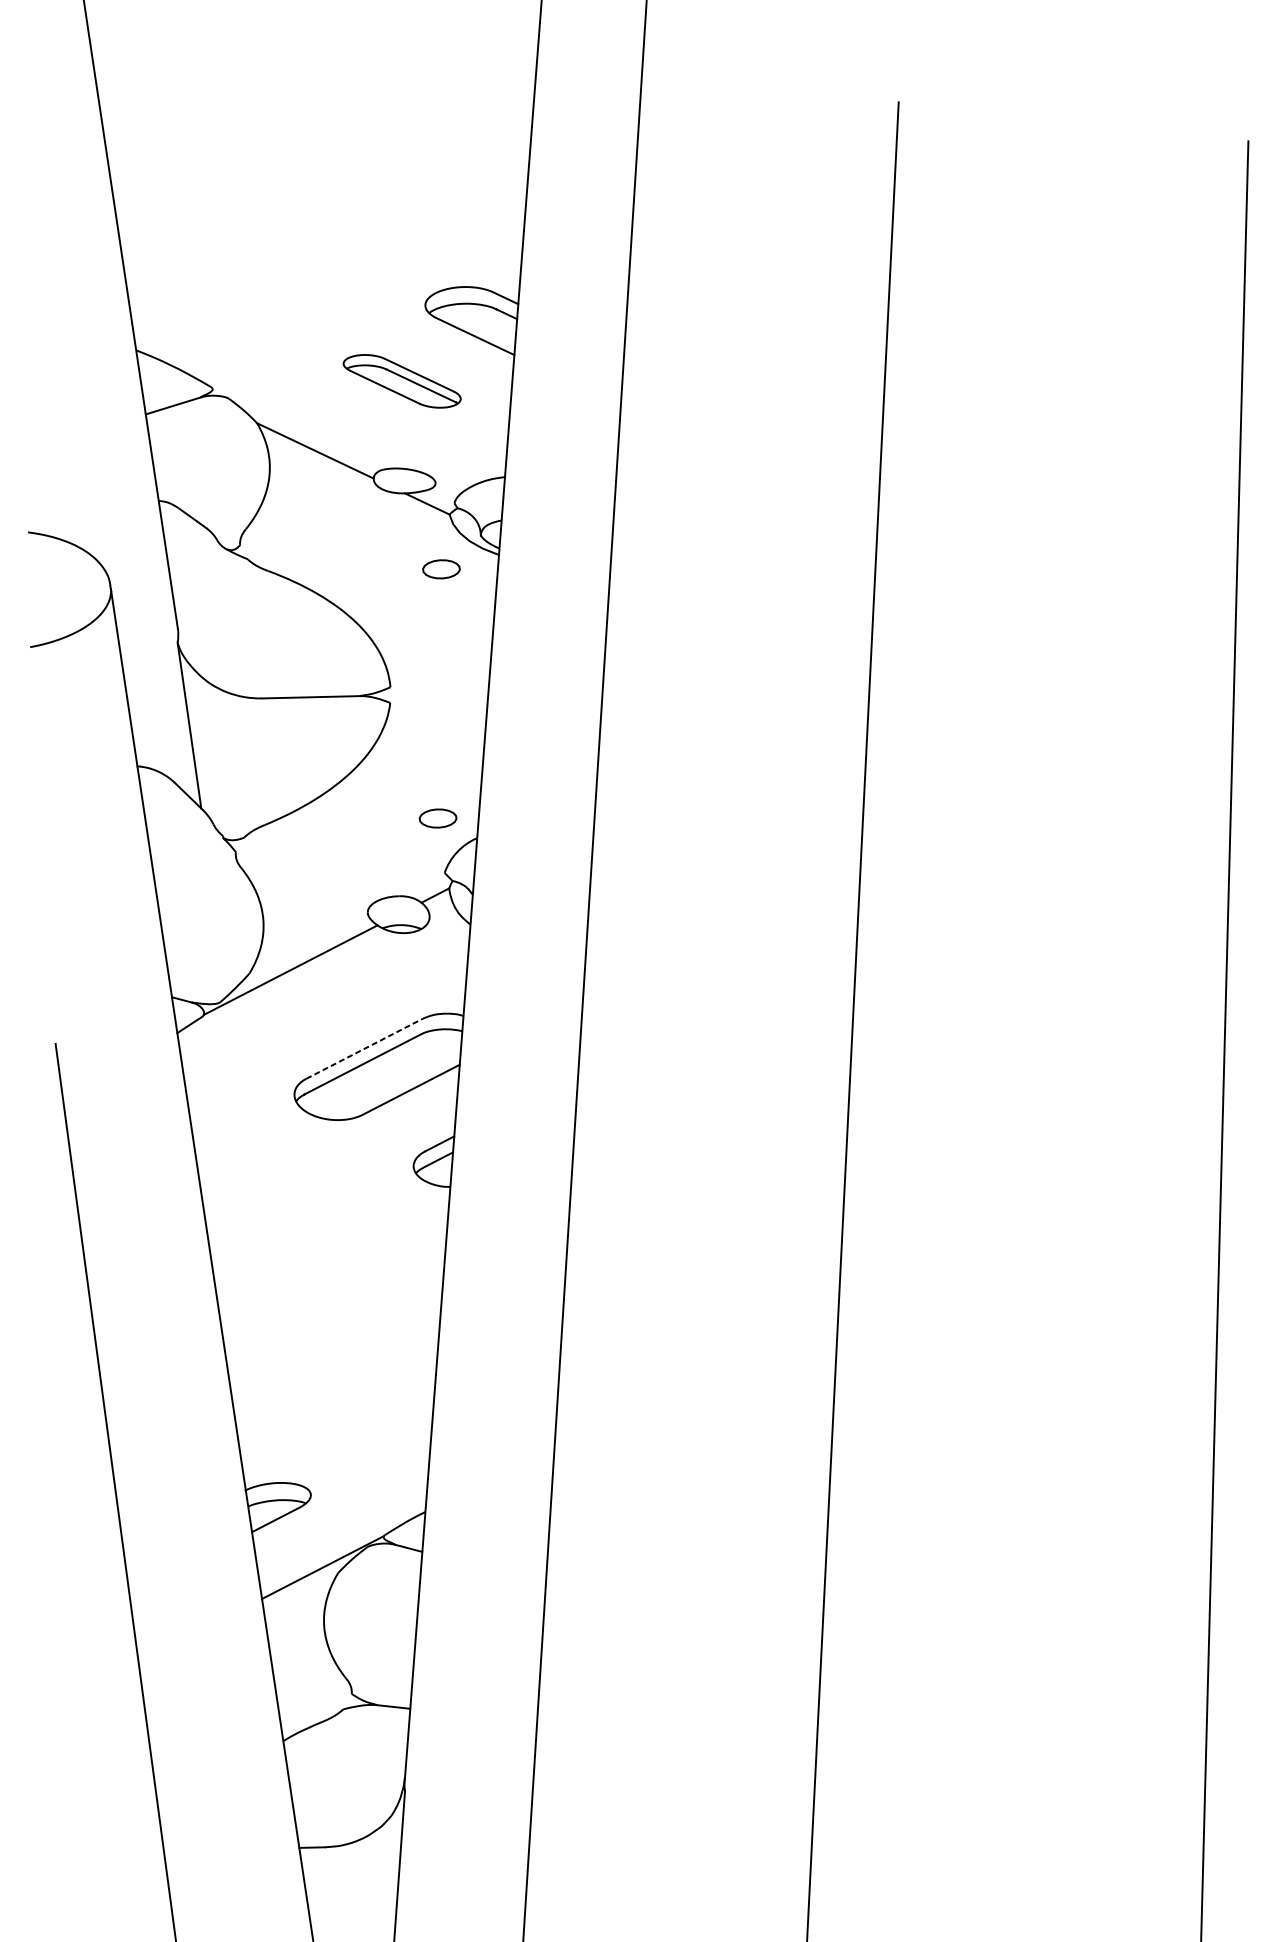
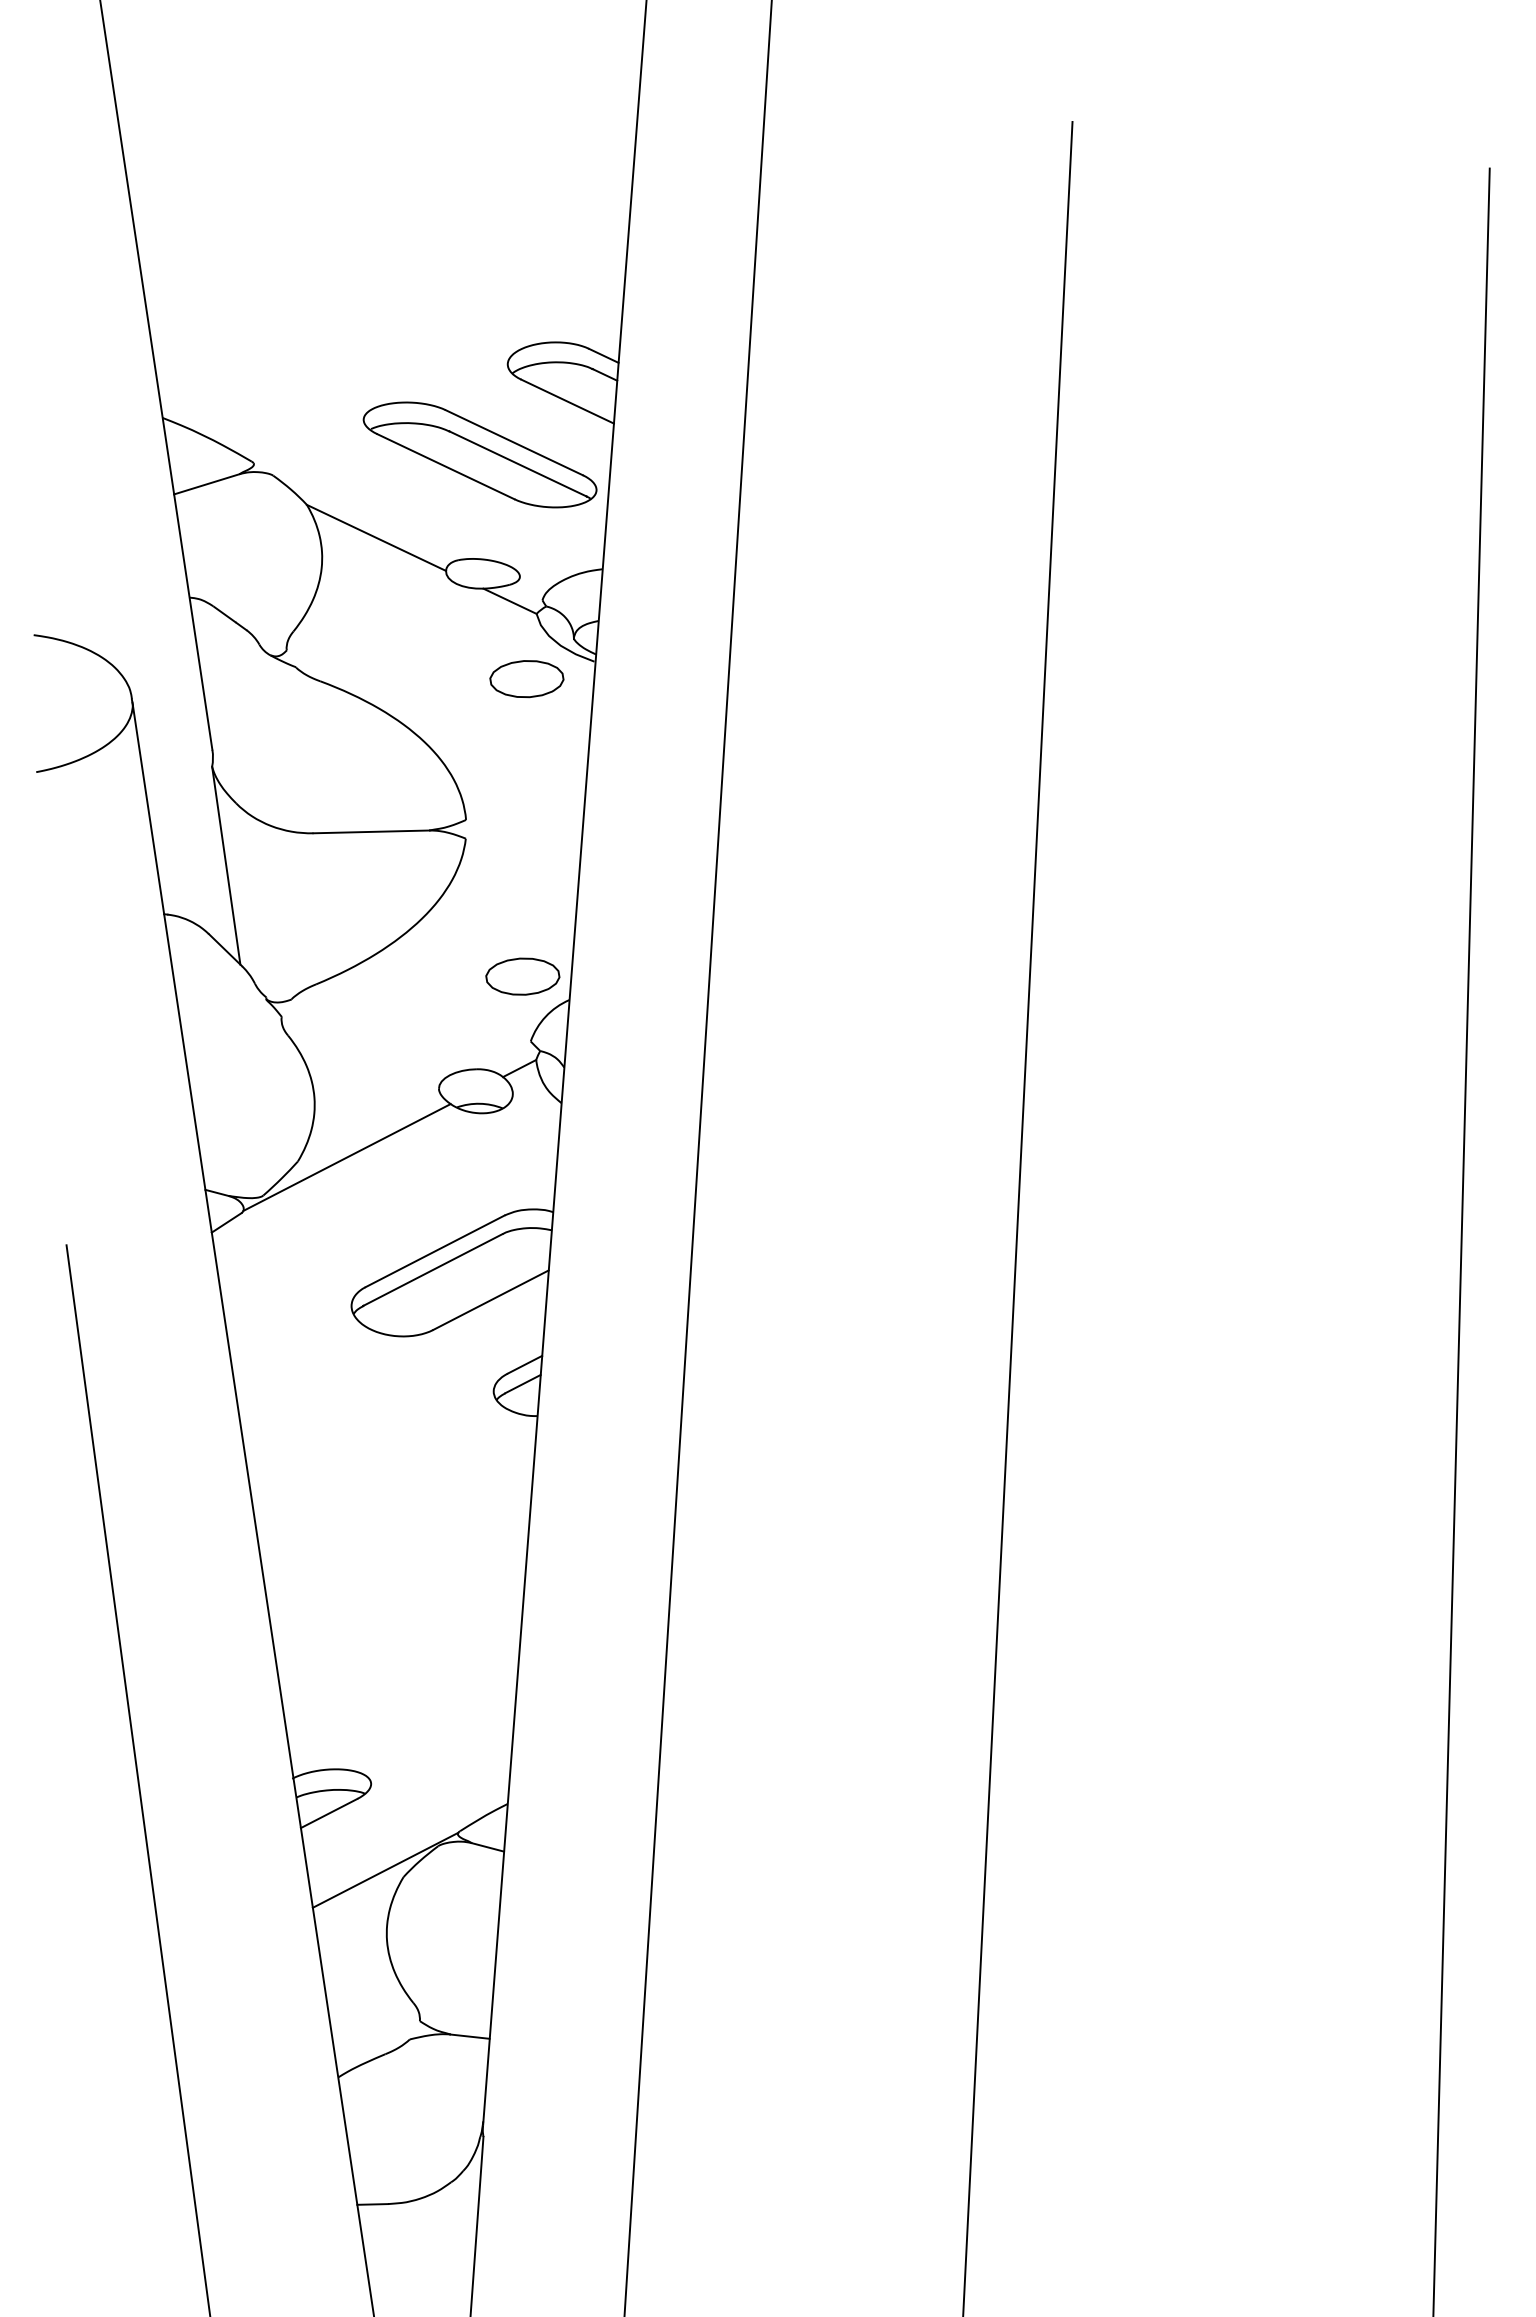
part: (401, 380) -> (479, 454), size x1.67
part: (441, 569) -> (526, 679), size x1.67
part: (437, 818) -> (522, 976), size x1.67
line: (364, 1048) -> (435, 1251), dashed -> solid

